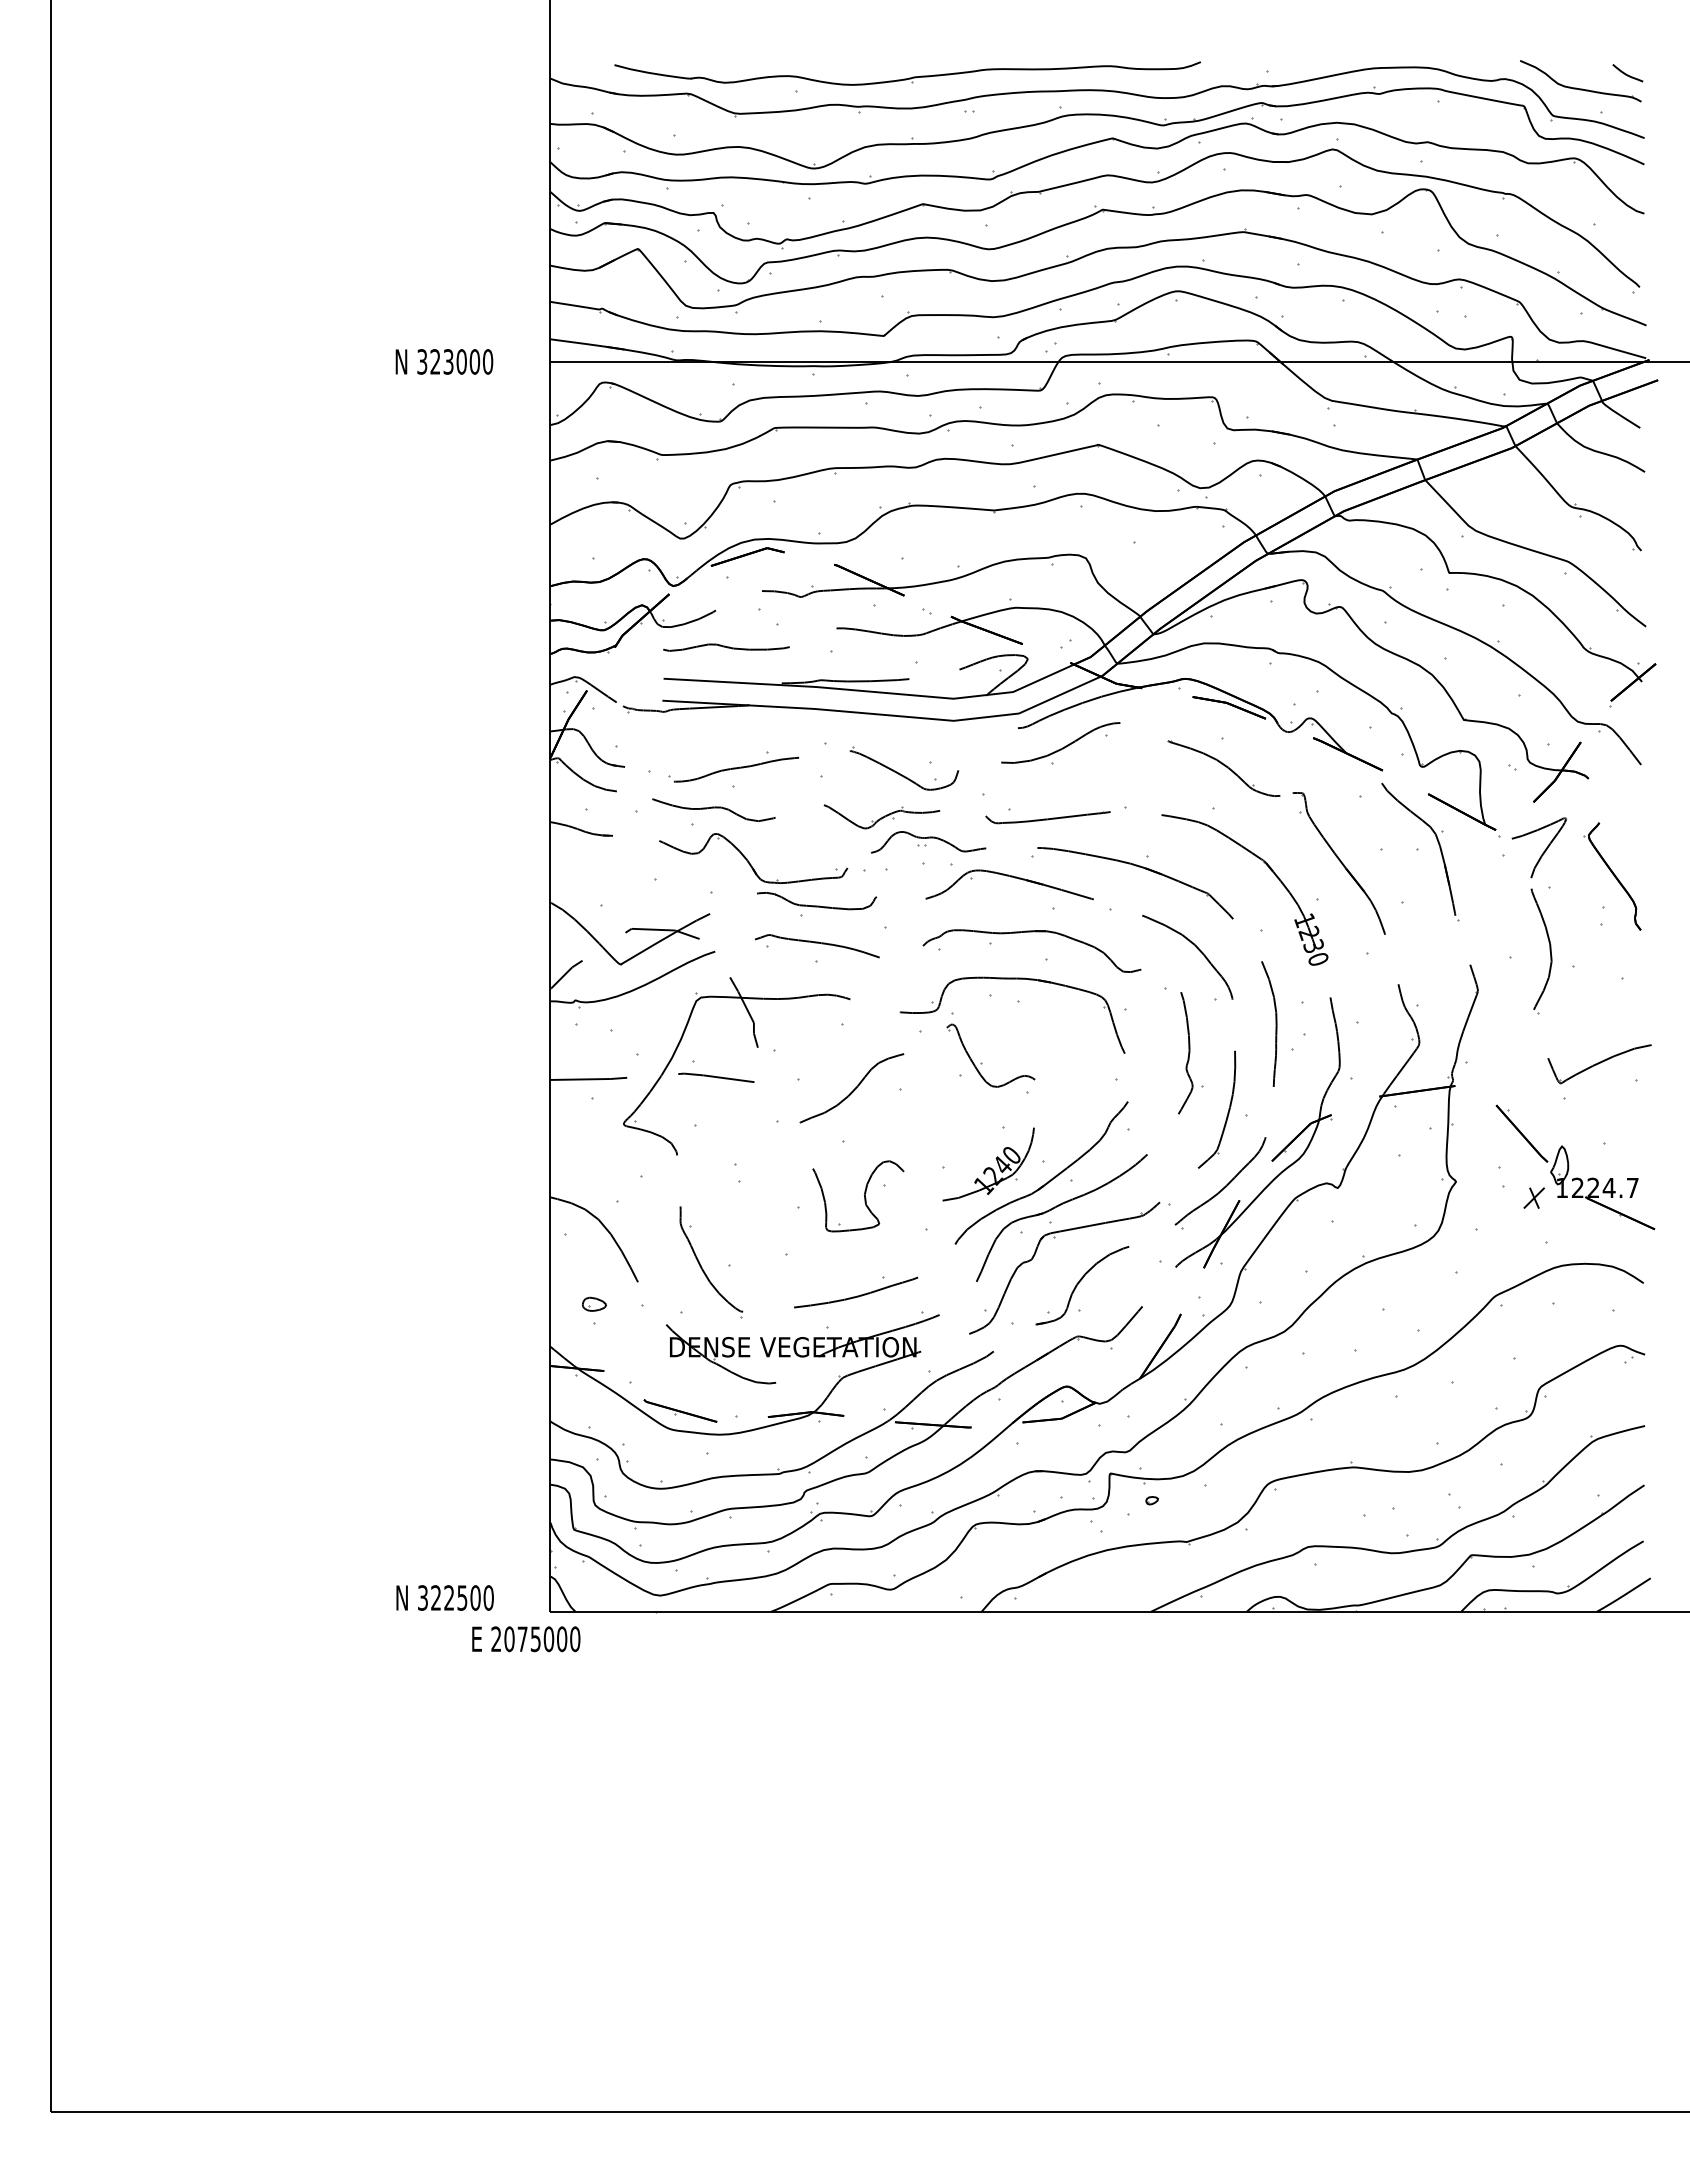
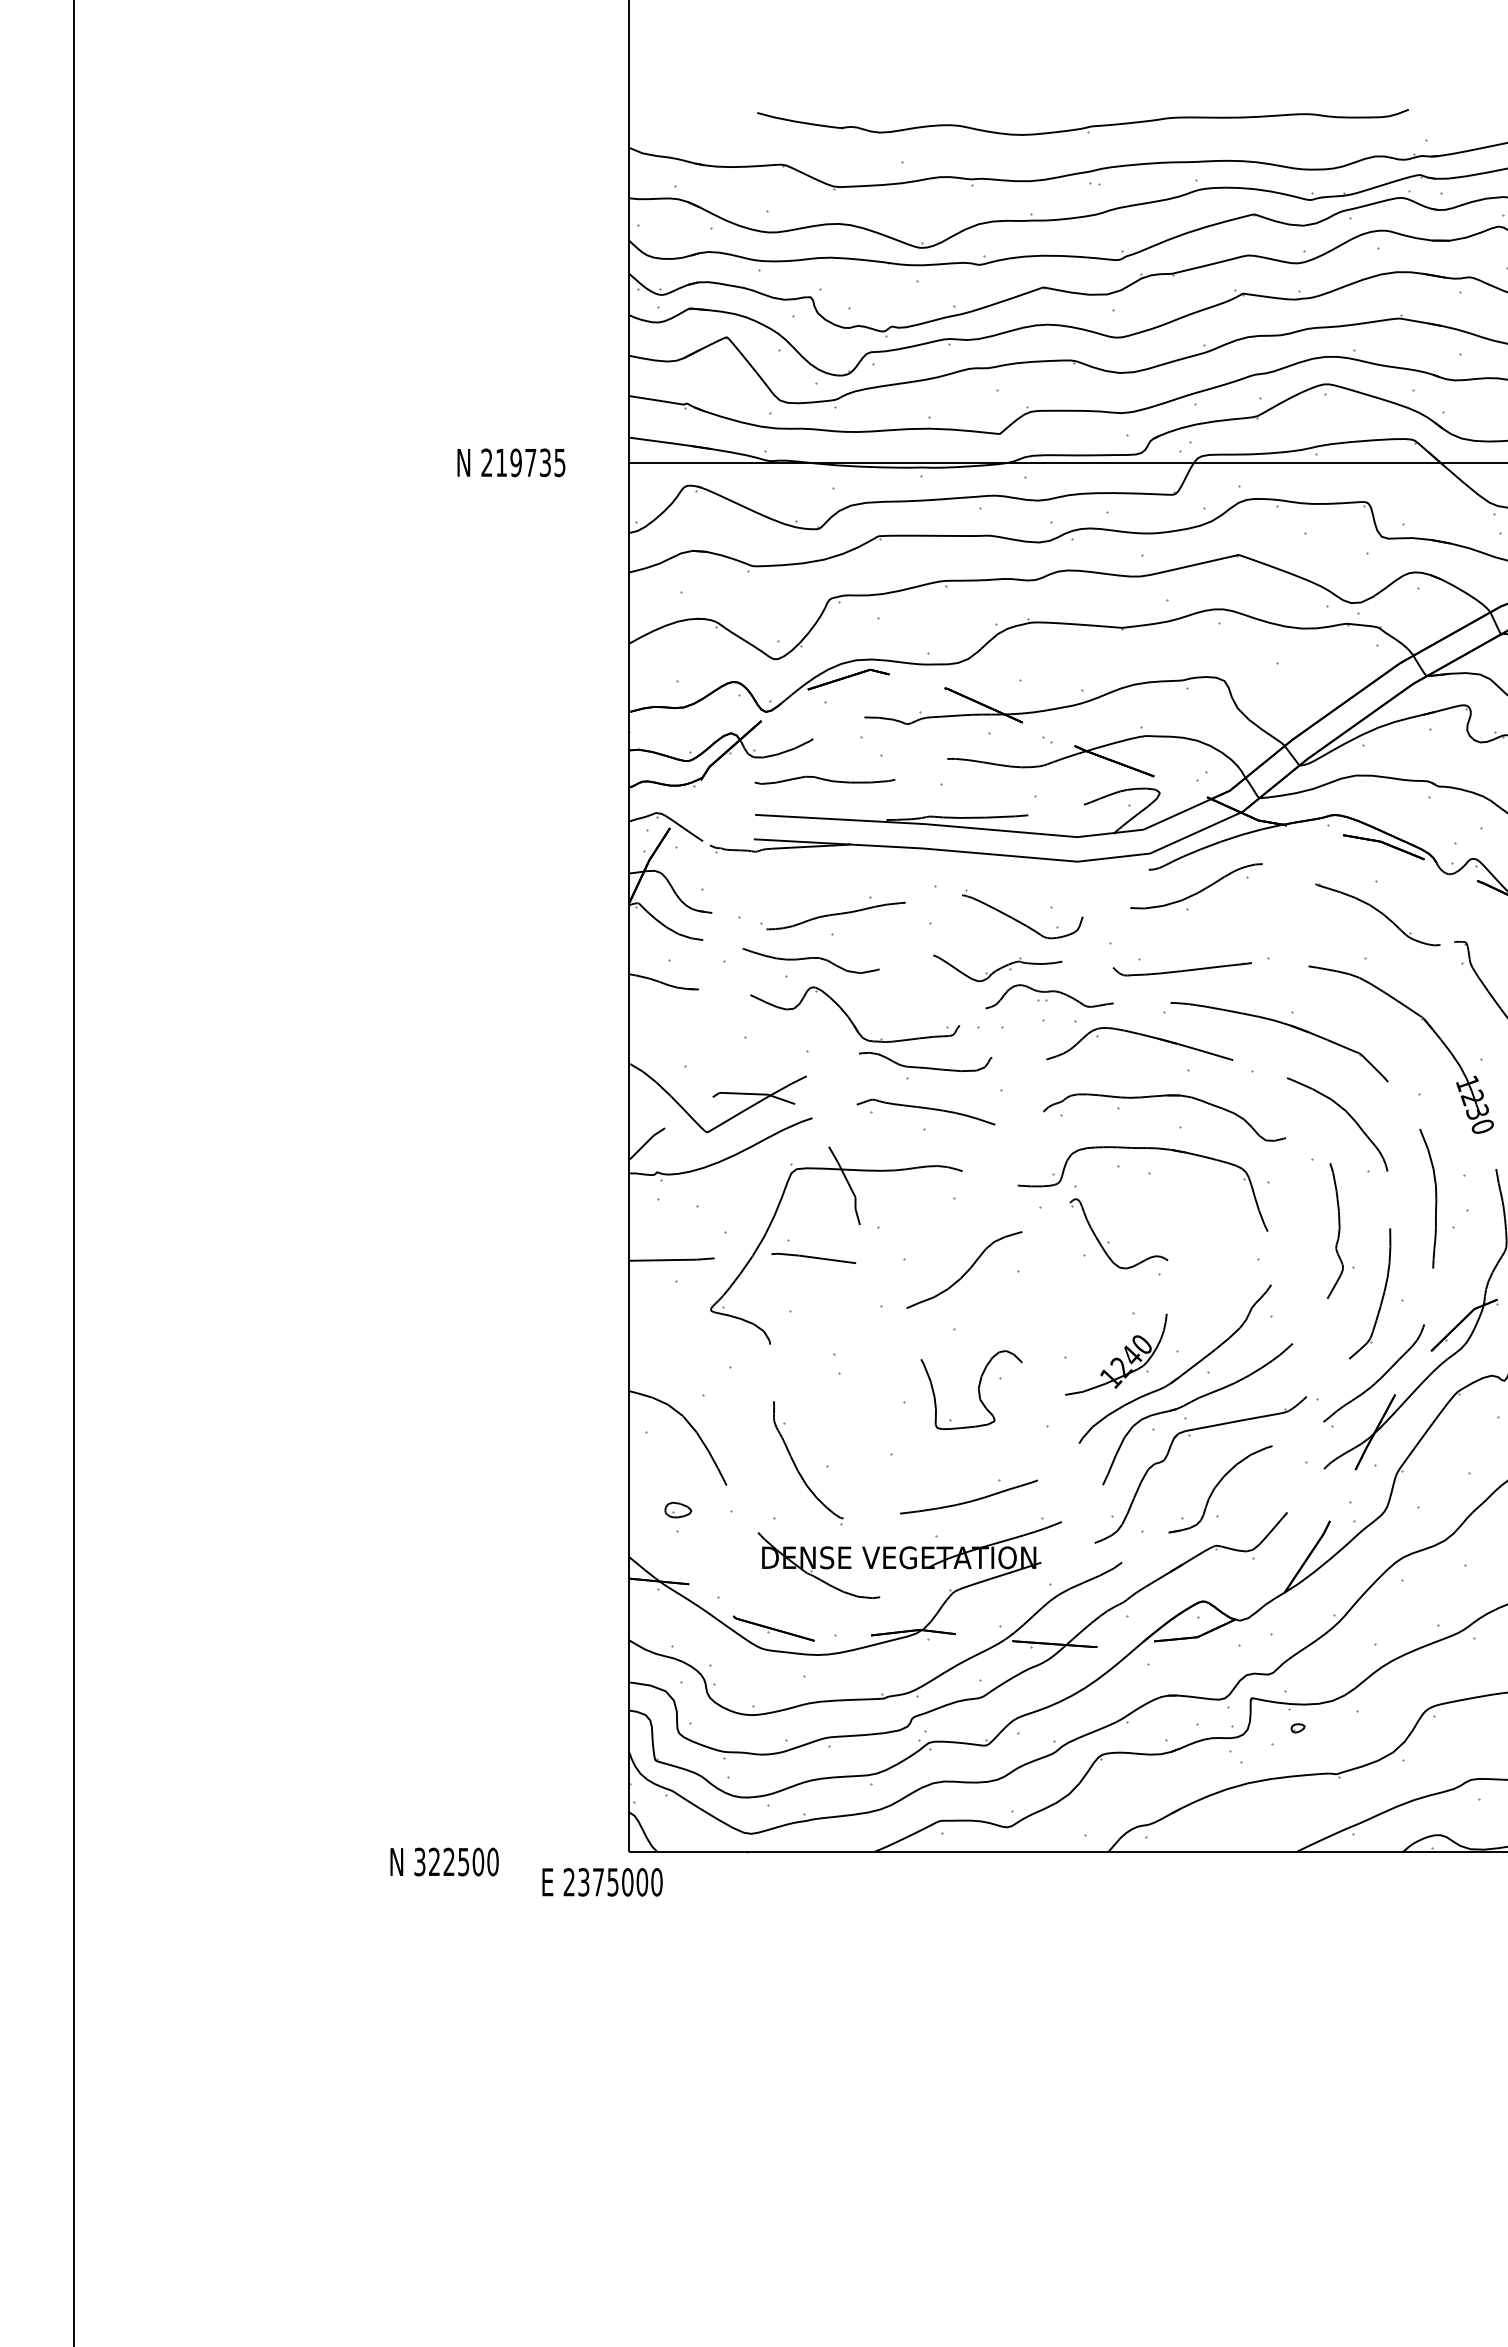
part: (907, 73) -> (1082, 122), moved
text: (455, 361) -> (523, 462), 323000 -> 219735
text: (444, 1597) -> (443, 1861), moved
text: (509, 1639) -> (583, 1882), 2075000 -> 2375000

